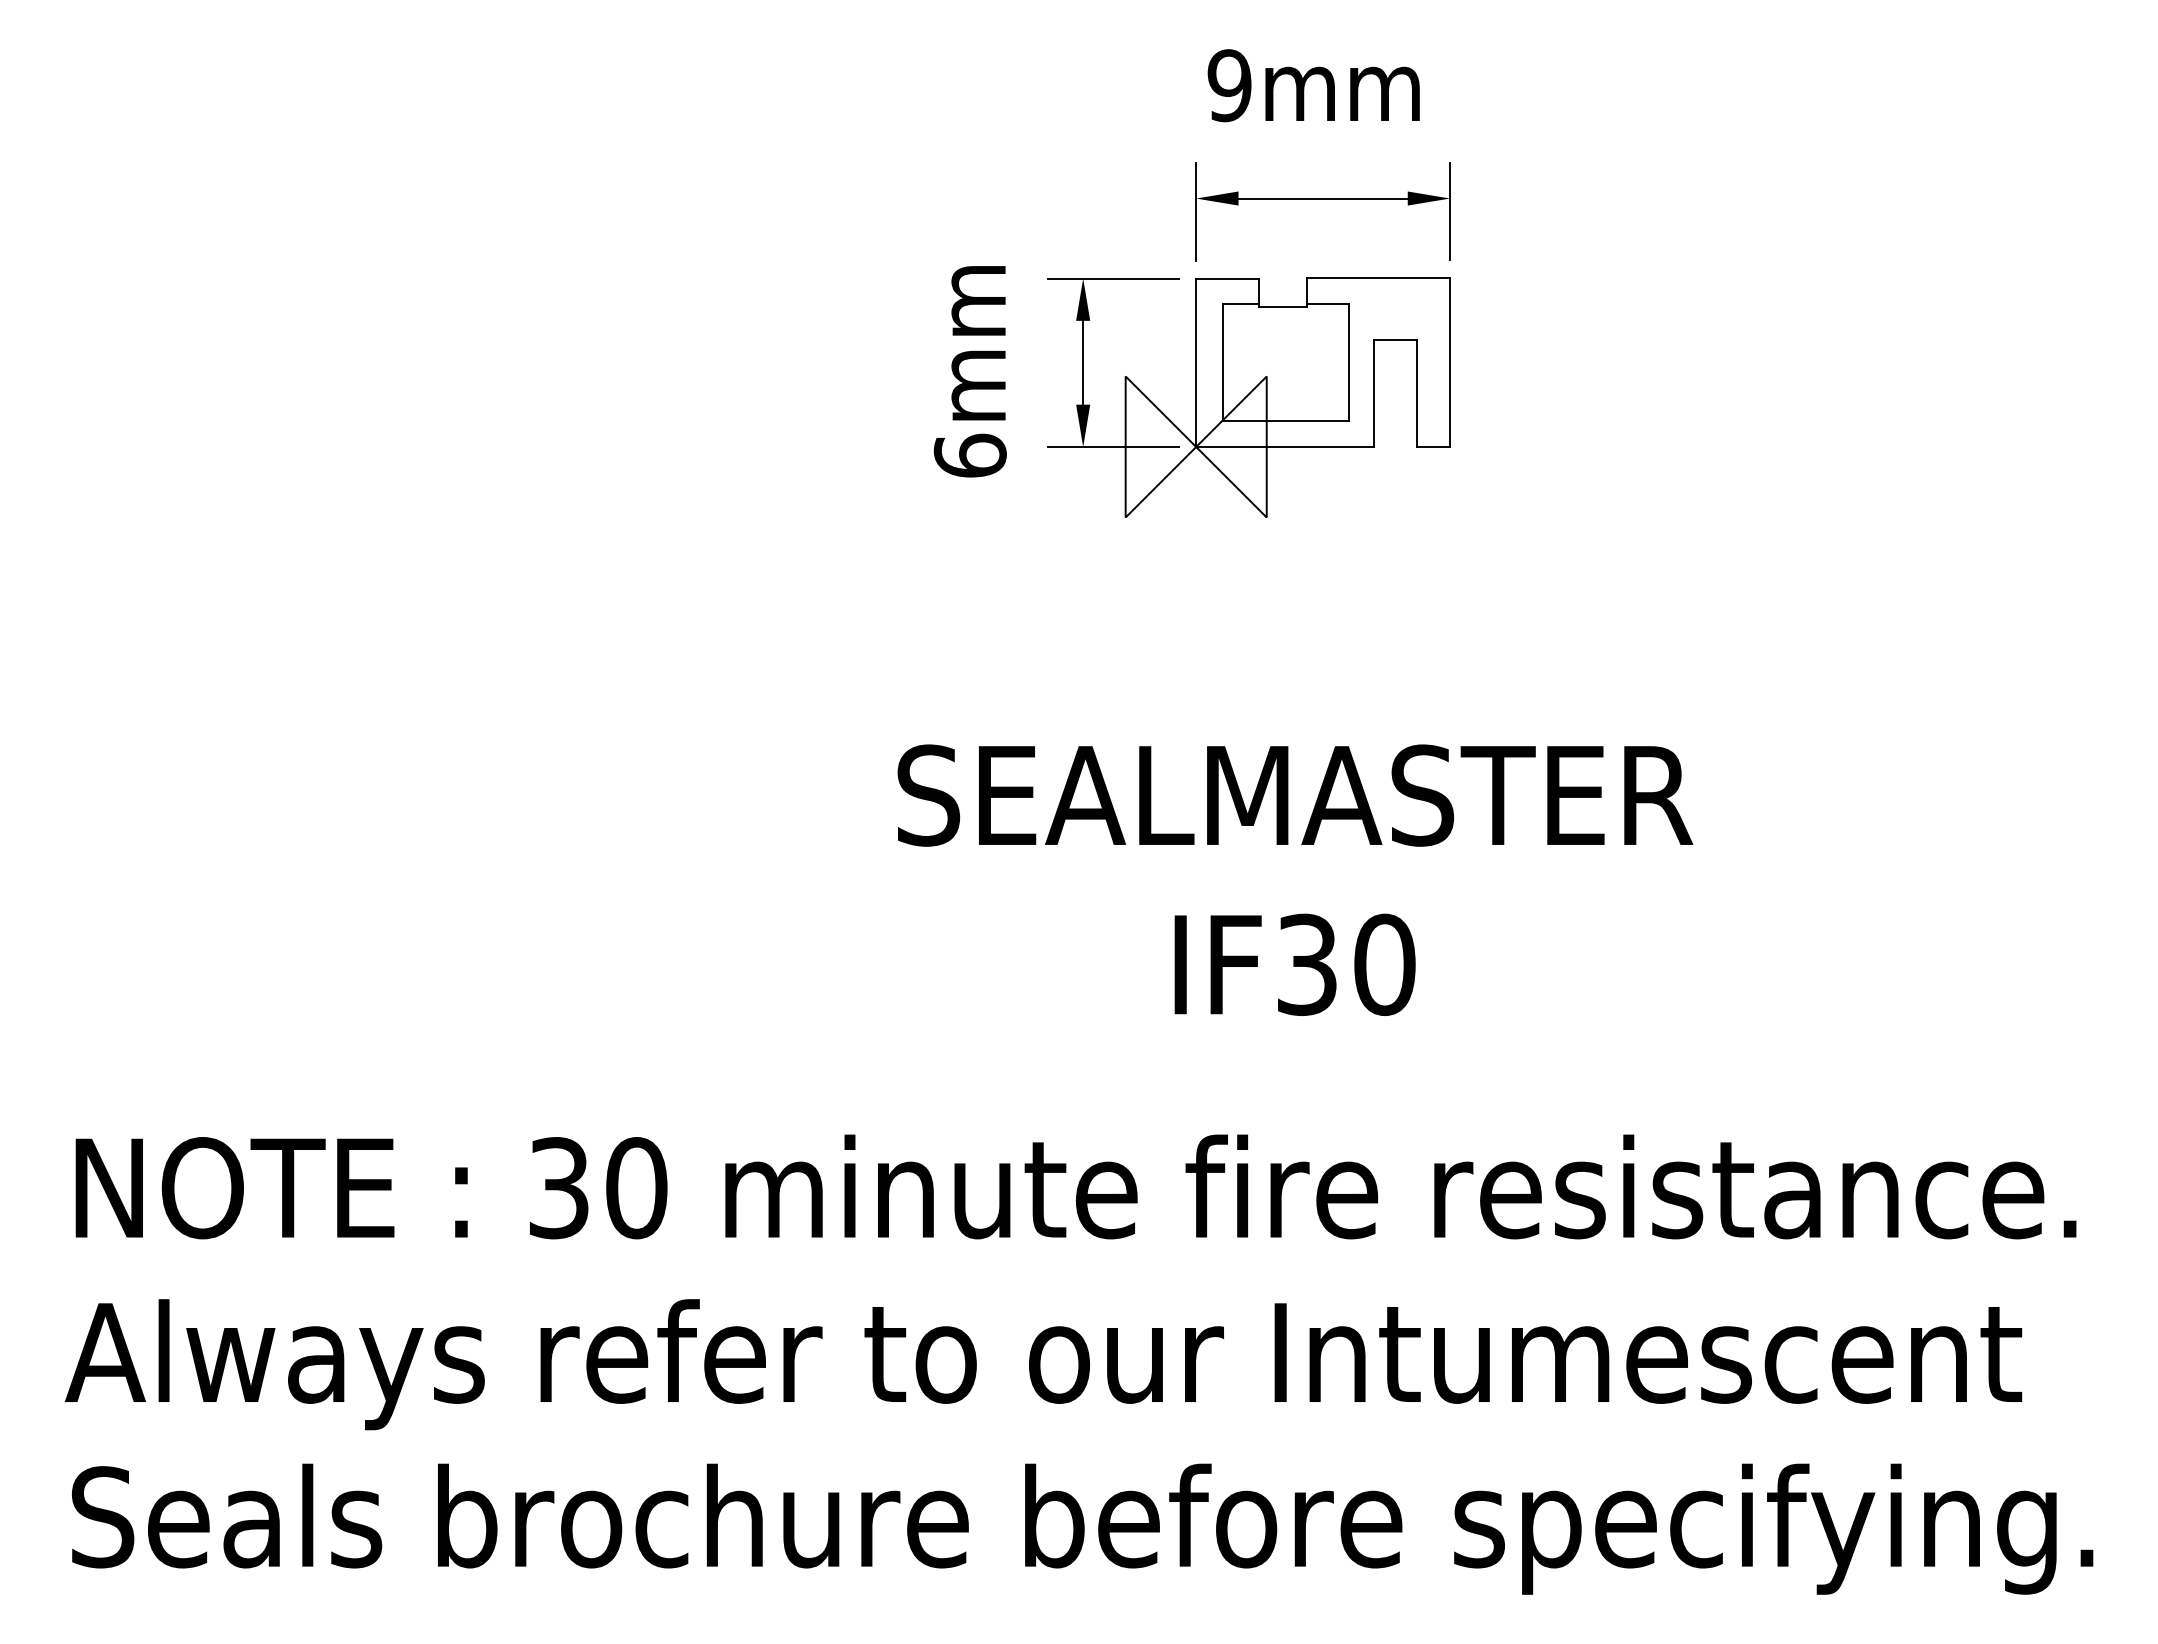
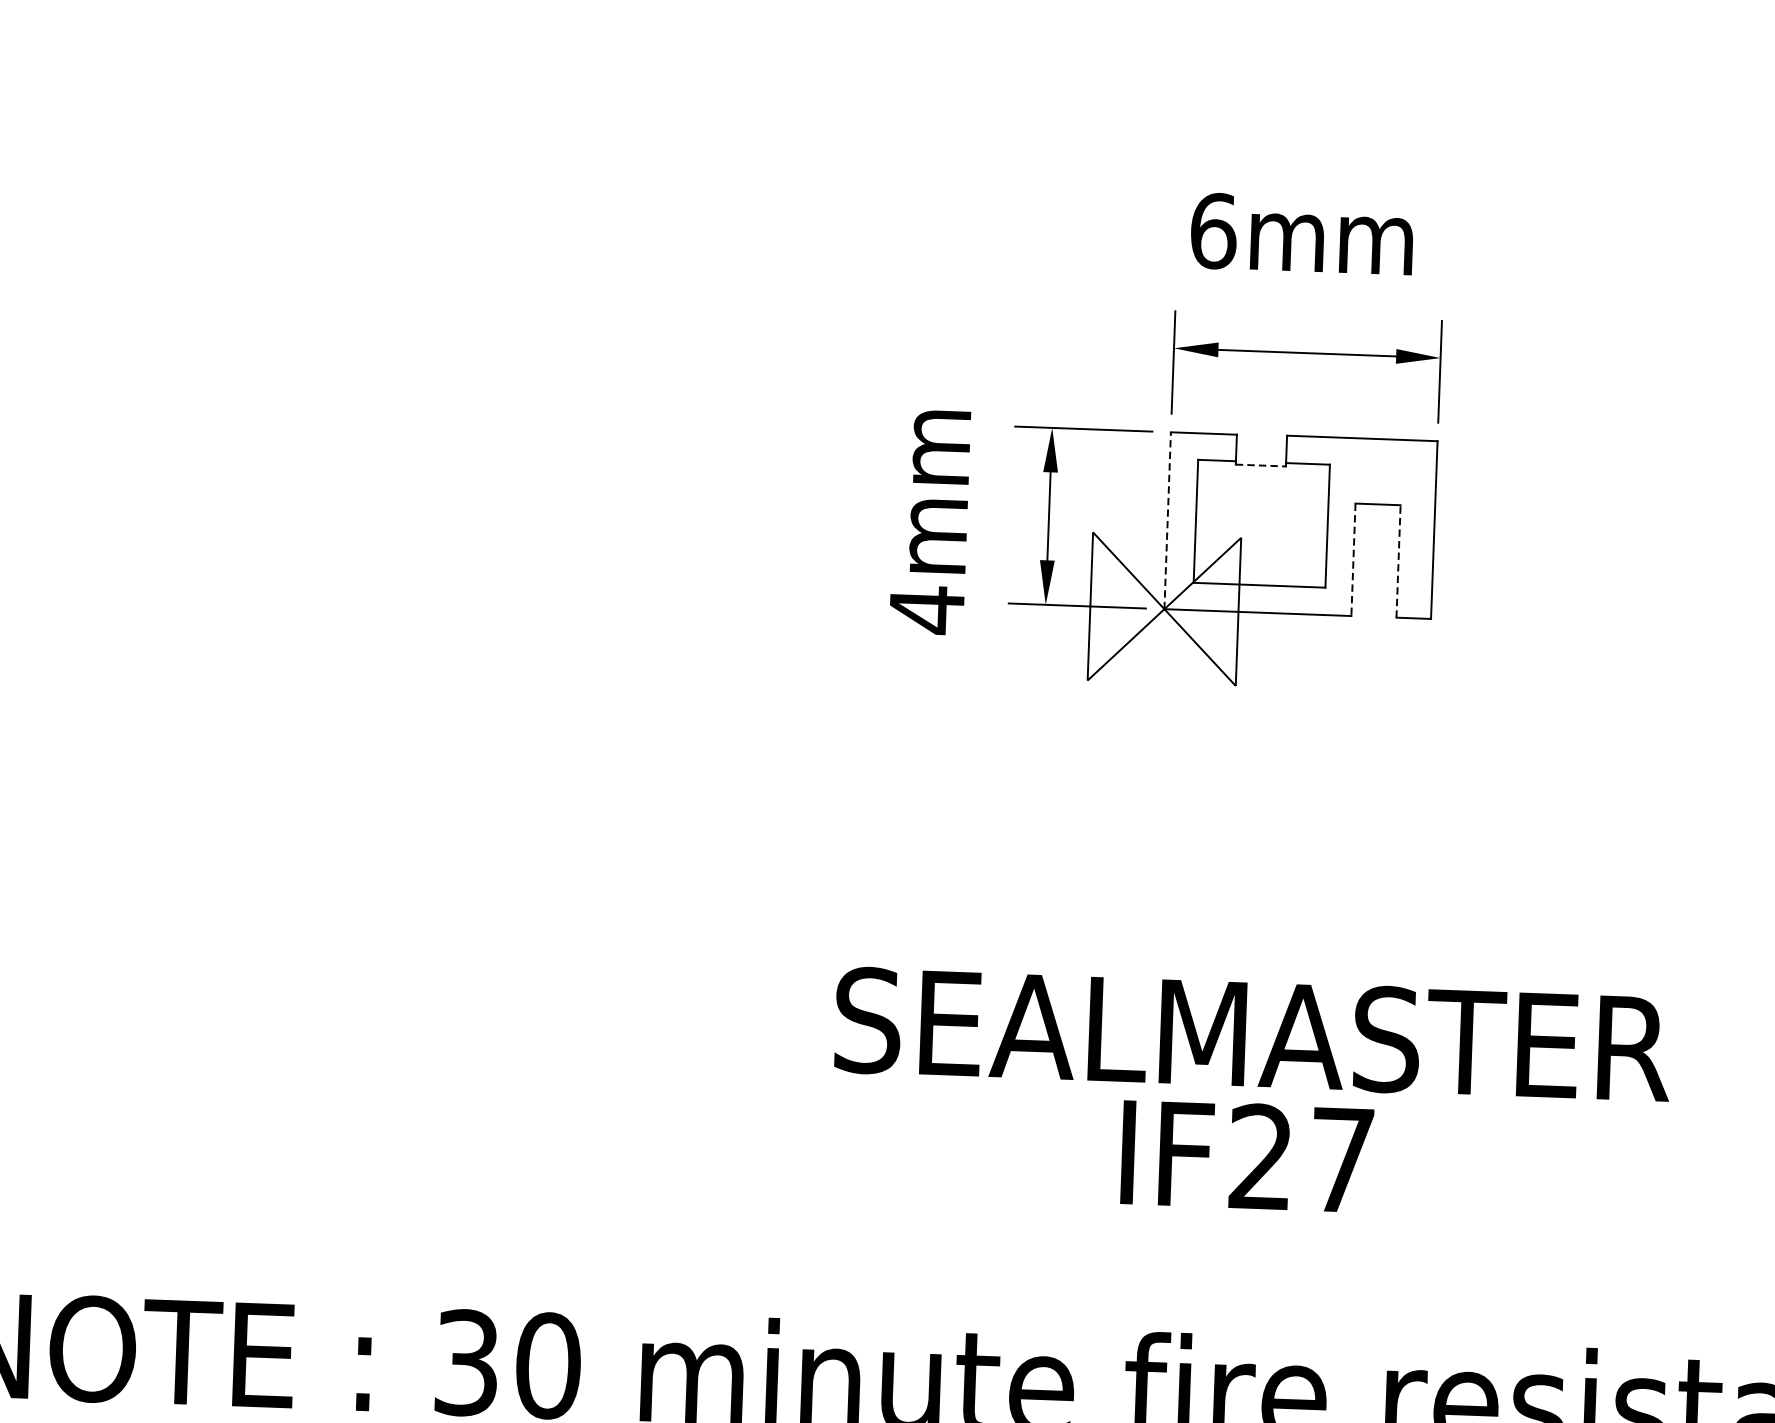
text: (1229, 85) -> (1213, 230), 9mm -> 6mm
line: (1282, 307) -> (1260, 466), solid -> dashed
line: (1196, 362) -> (1168, 520), solid -> dashed
line: (1374, 393) -> (1353, 559), solid -> dashed
line: (1417, 393) -> (1398, 561), solid -> dashed
text: (969, 456) -> (926, 610), 6mm -> 4mm
text: (1295, 795) -> (1253, 1034), moved
text: (1346, 964) -> (1302, 1158), IF30 -> IF27

